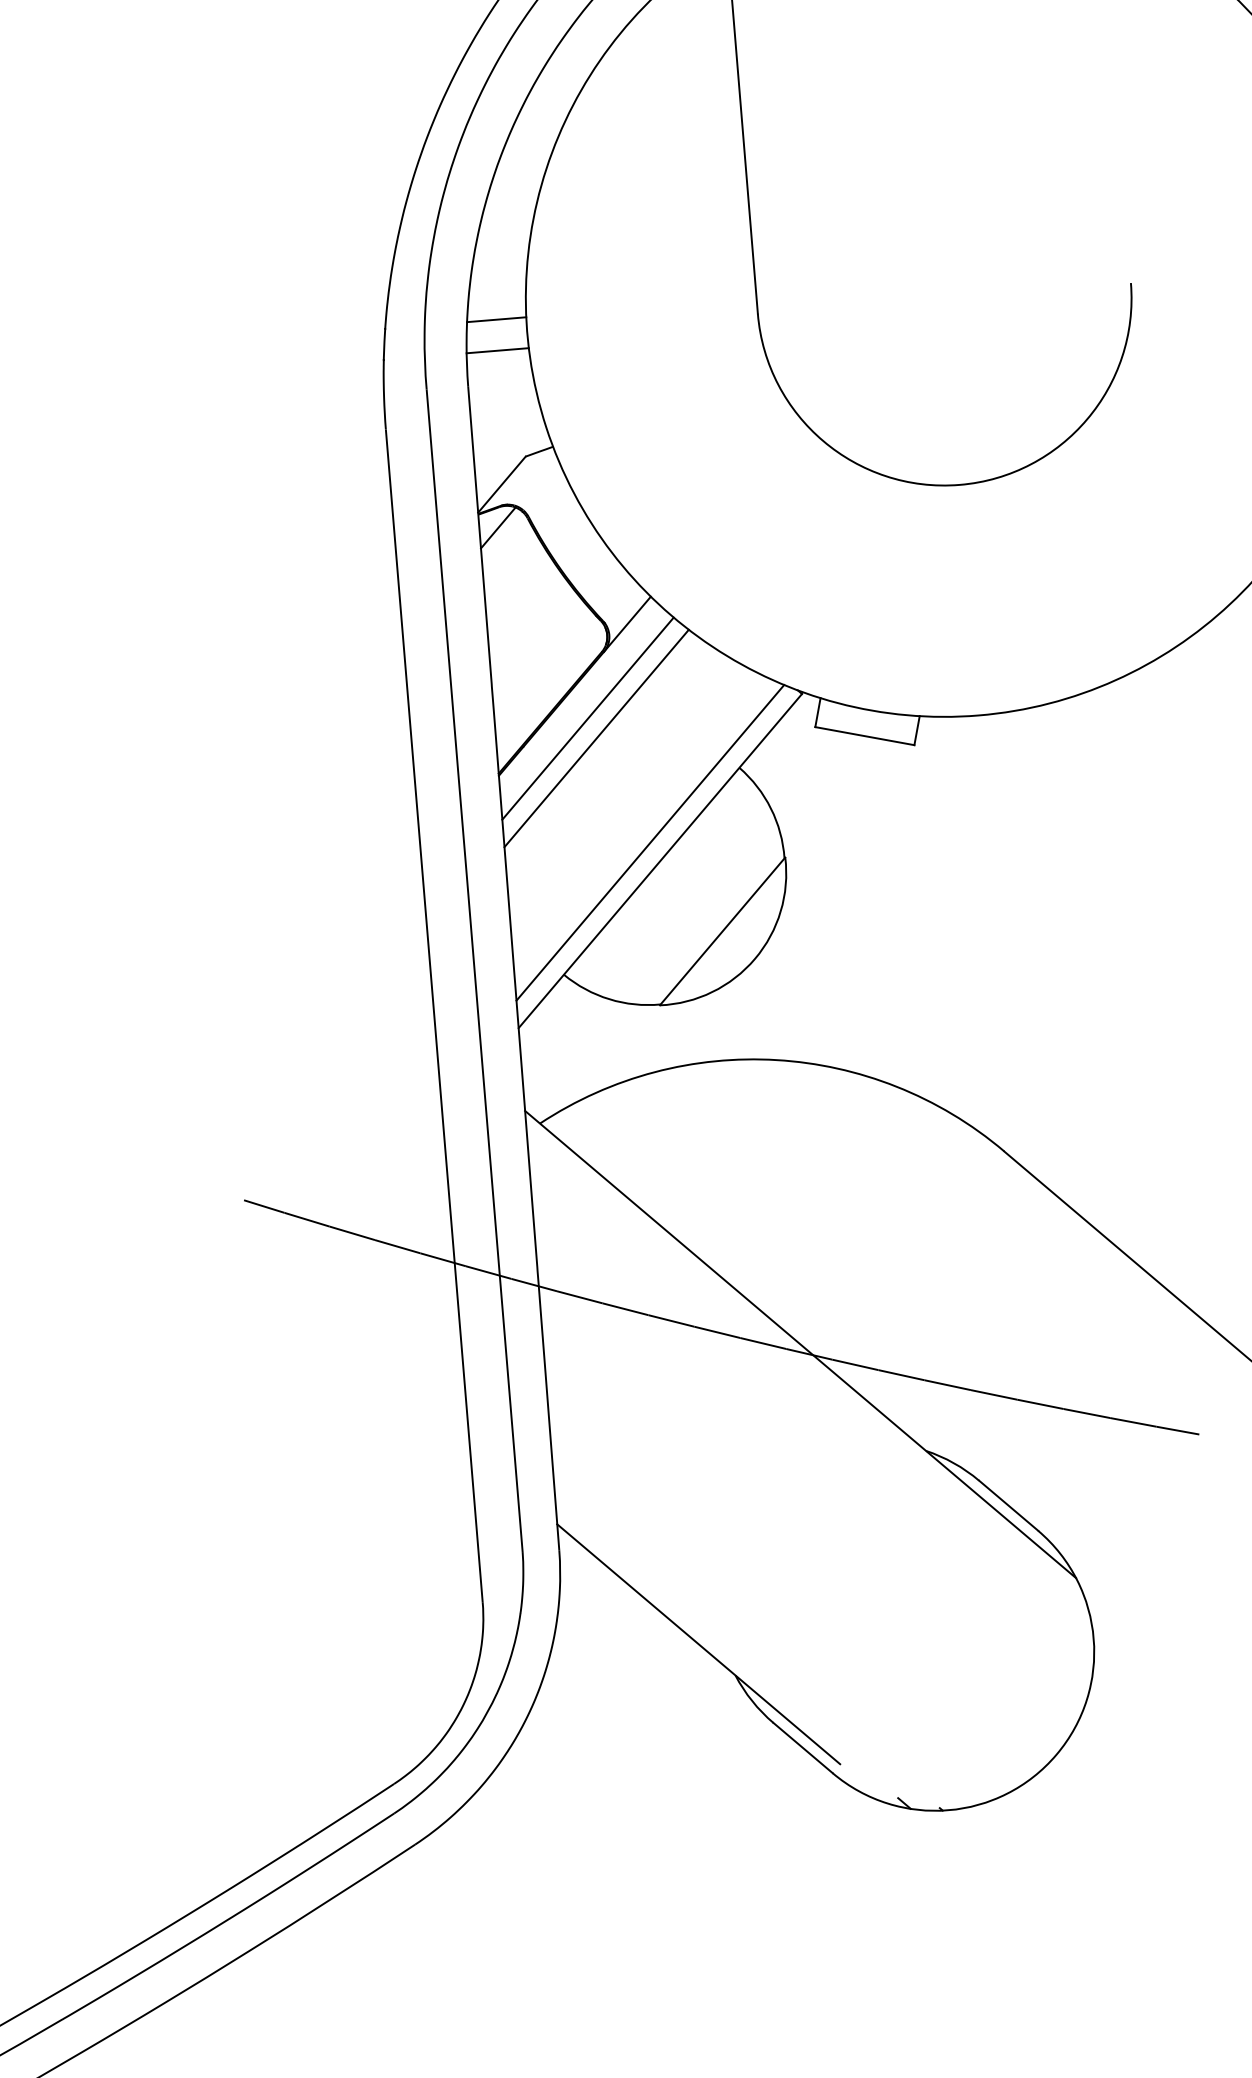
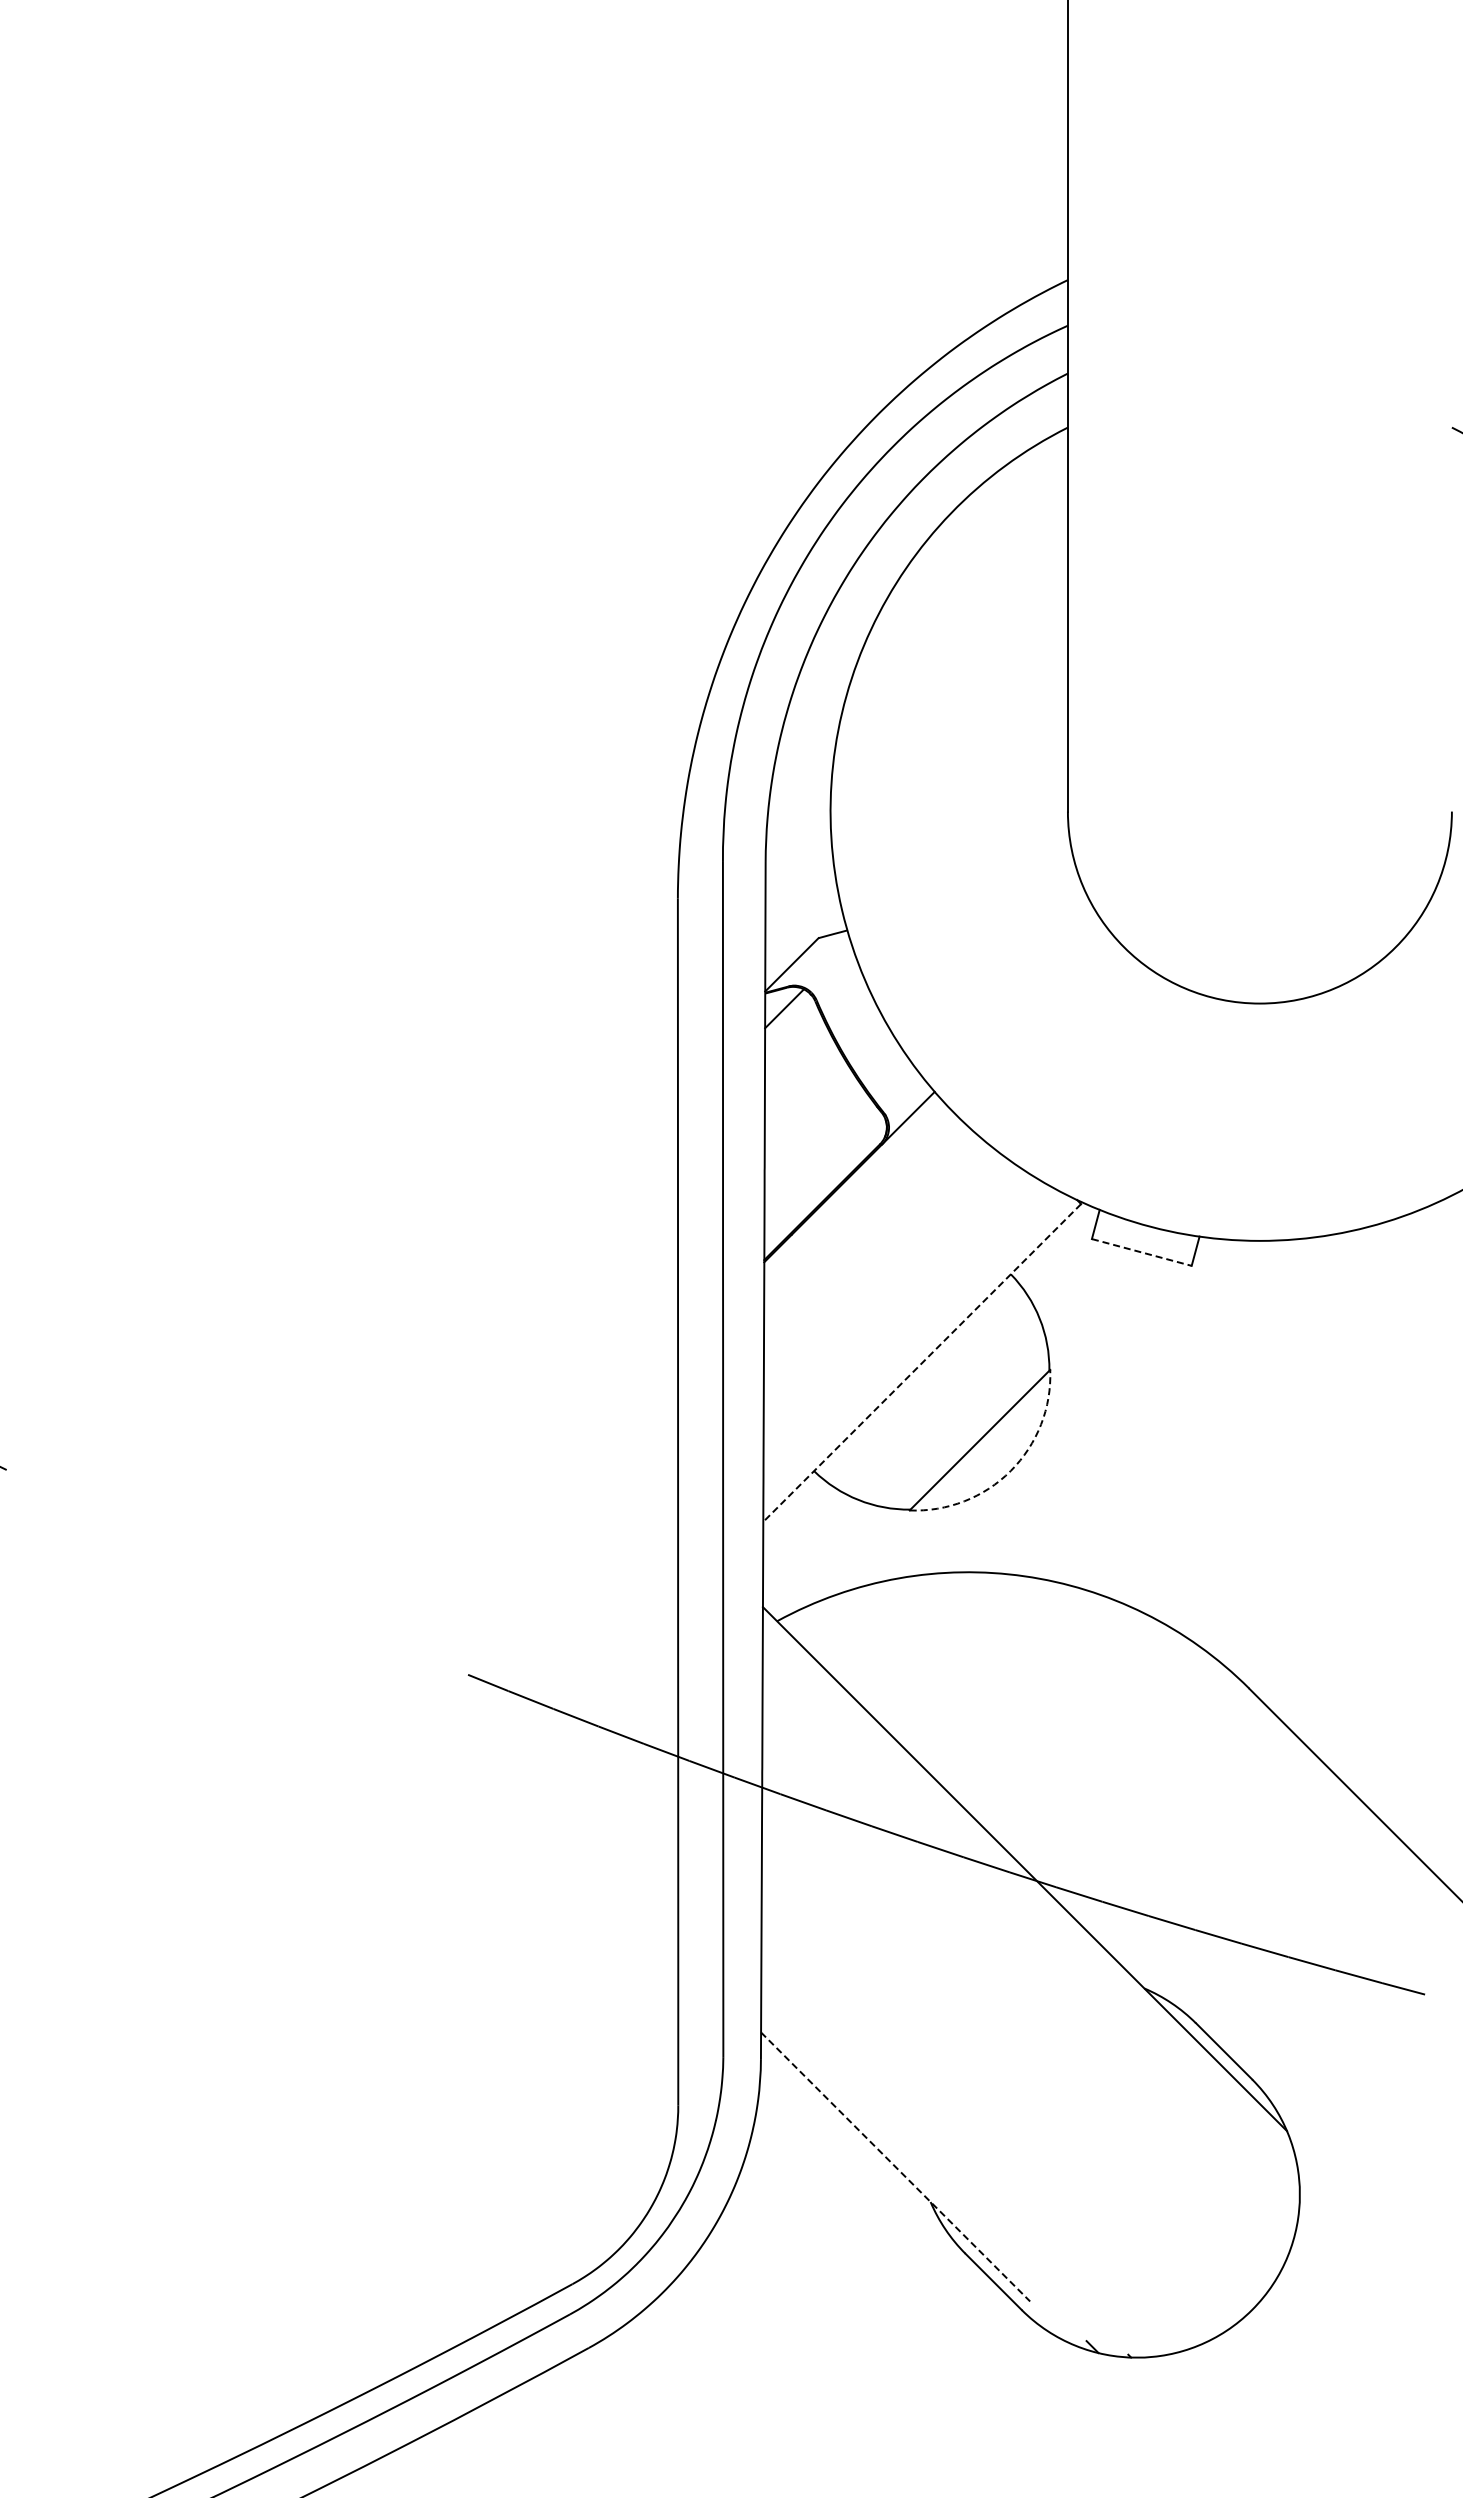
line: (495, 319) -> (799, 795), removed
line: (497, 350) -> (798, 827), removed
line: (588, 718) -> (860, 1211), removed
line: (864, 736) -> (1141, 1252), solid -> dashed
line: (596, 737) -> (867, 1231), removed
line: (650, 842) -> (913, 1343), removed
line: (660, 860) -> (922, 1362), solid -> dashed
arc: (754, 958) -> (1010, 1470), solid -> dashed
line: (698, 1644) -> (895, 2167), solid -> dashed

